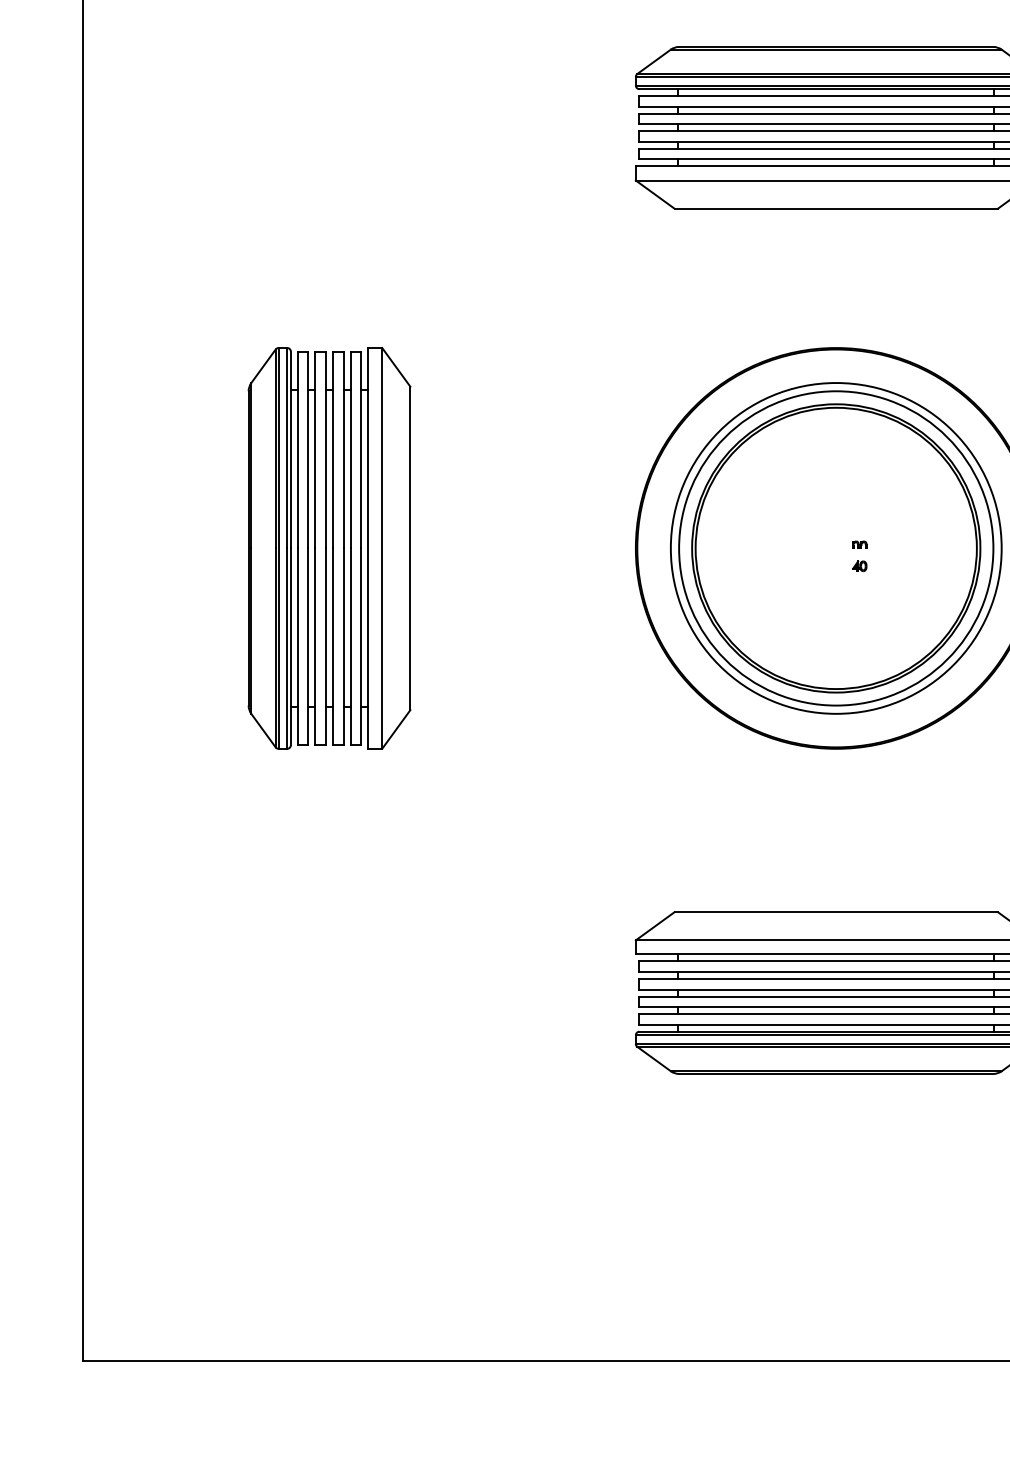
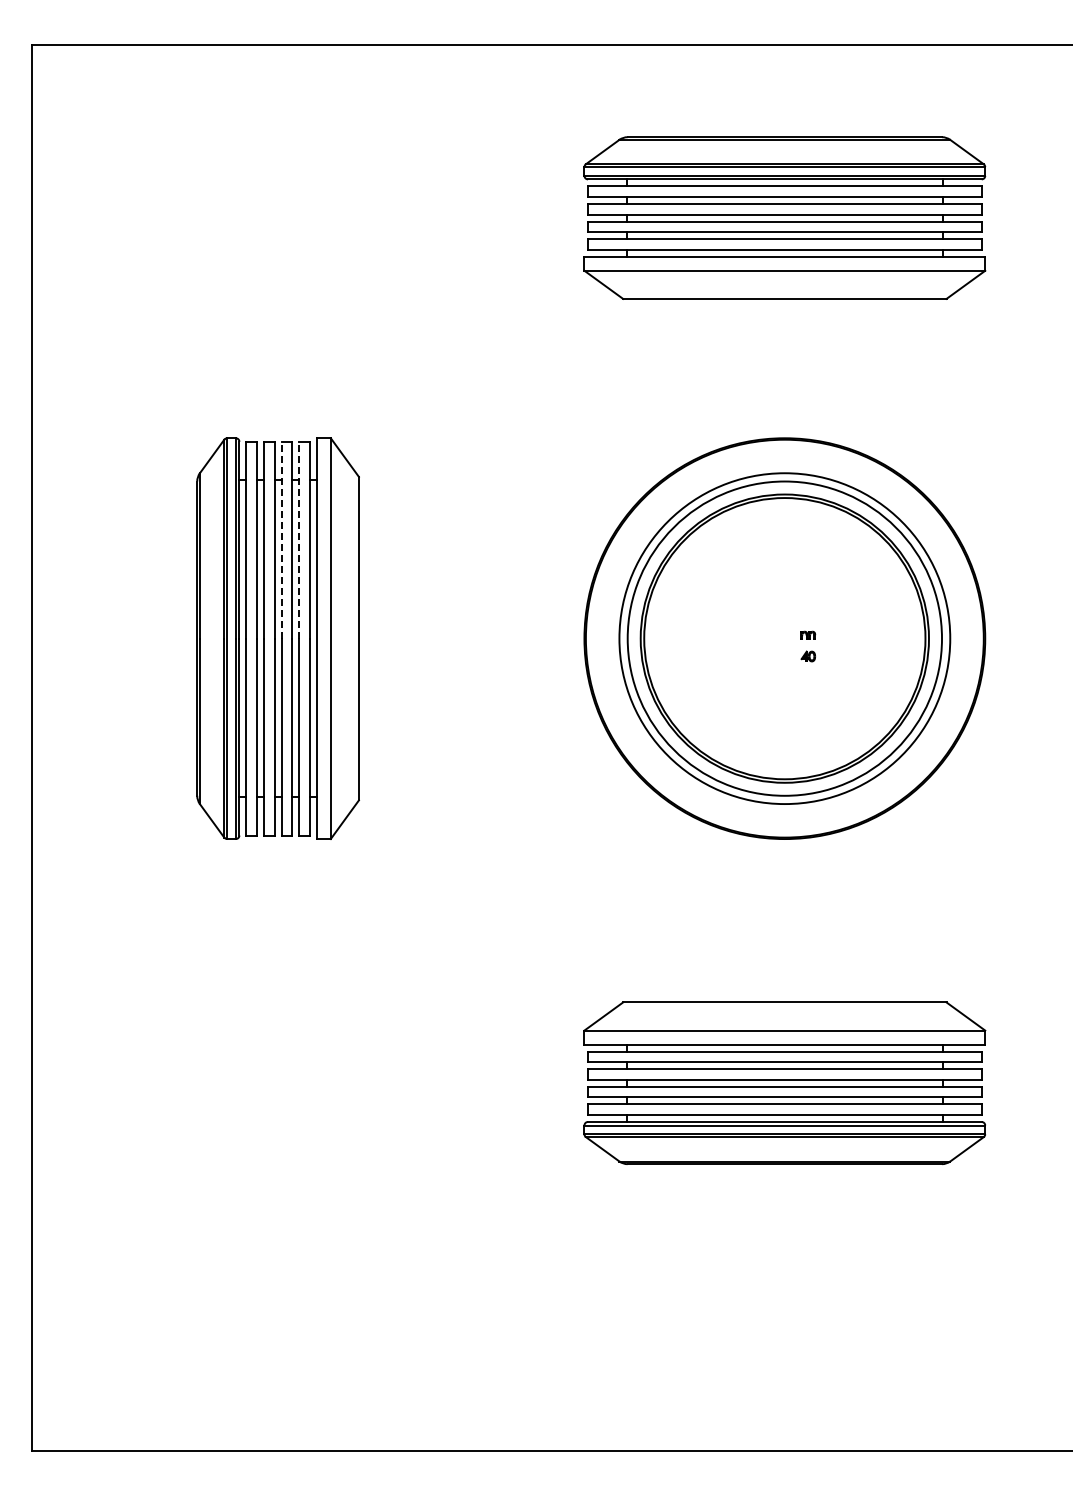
line: (332, 449) -> (281, 539), solid -> dashed
line: (350, 449) -> (299, 539), solid -> dashed

